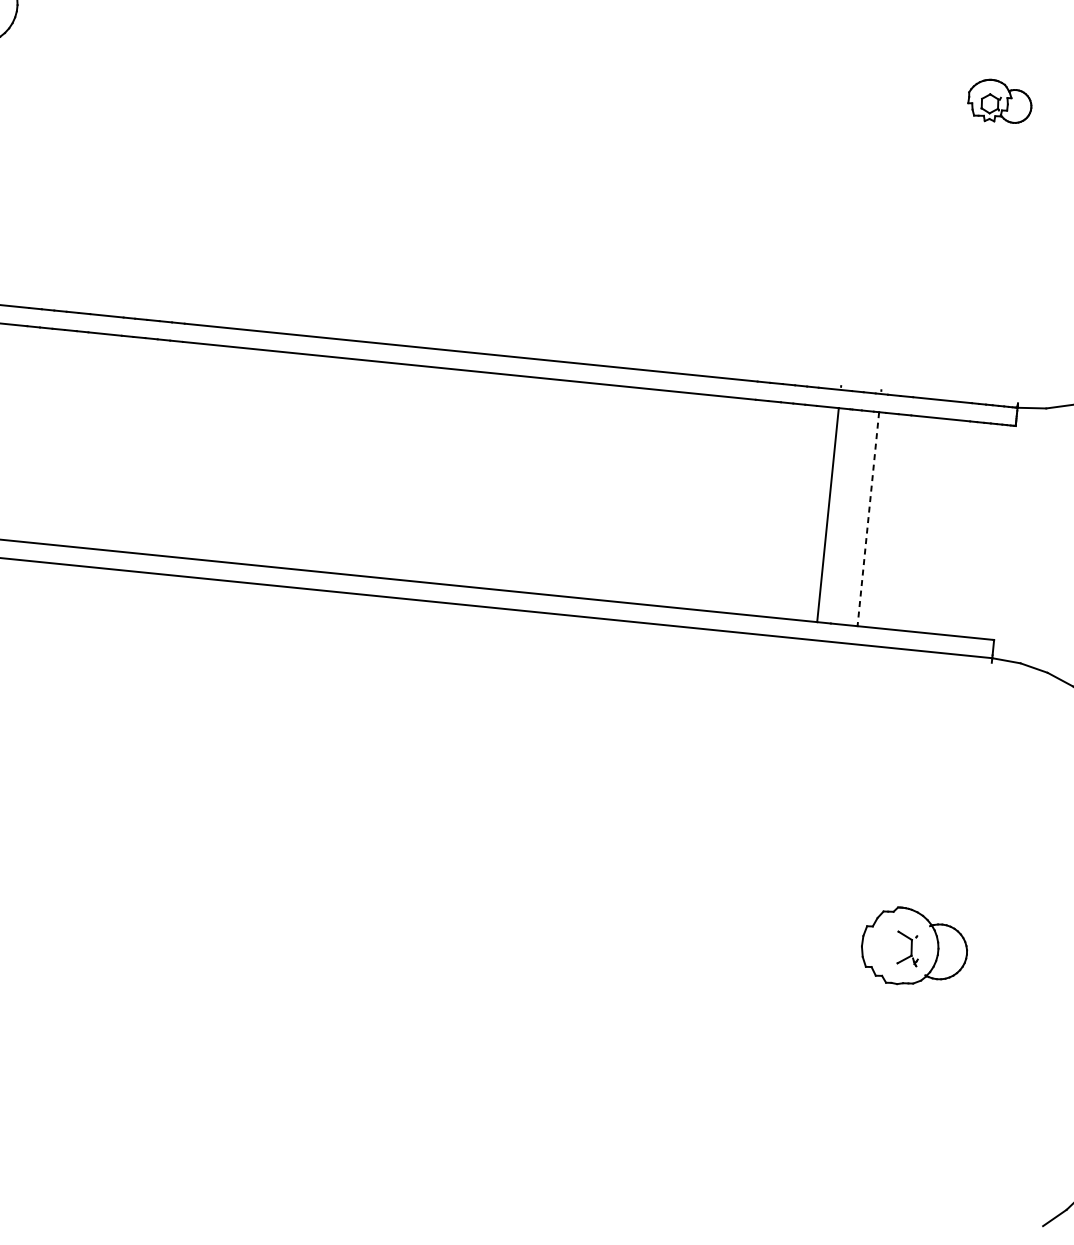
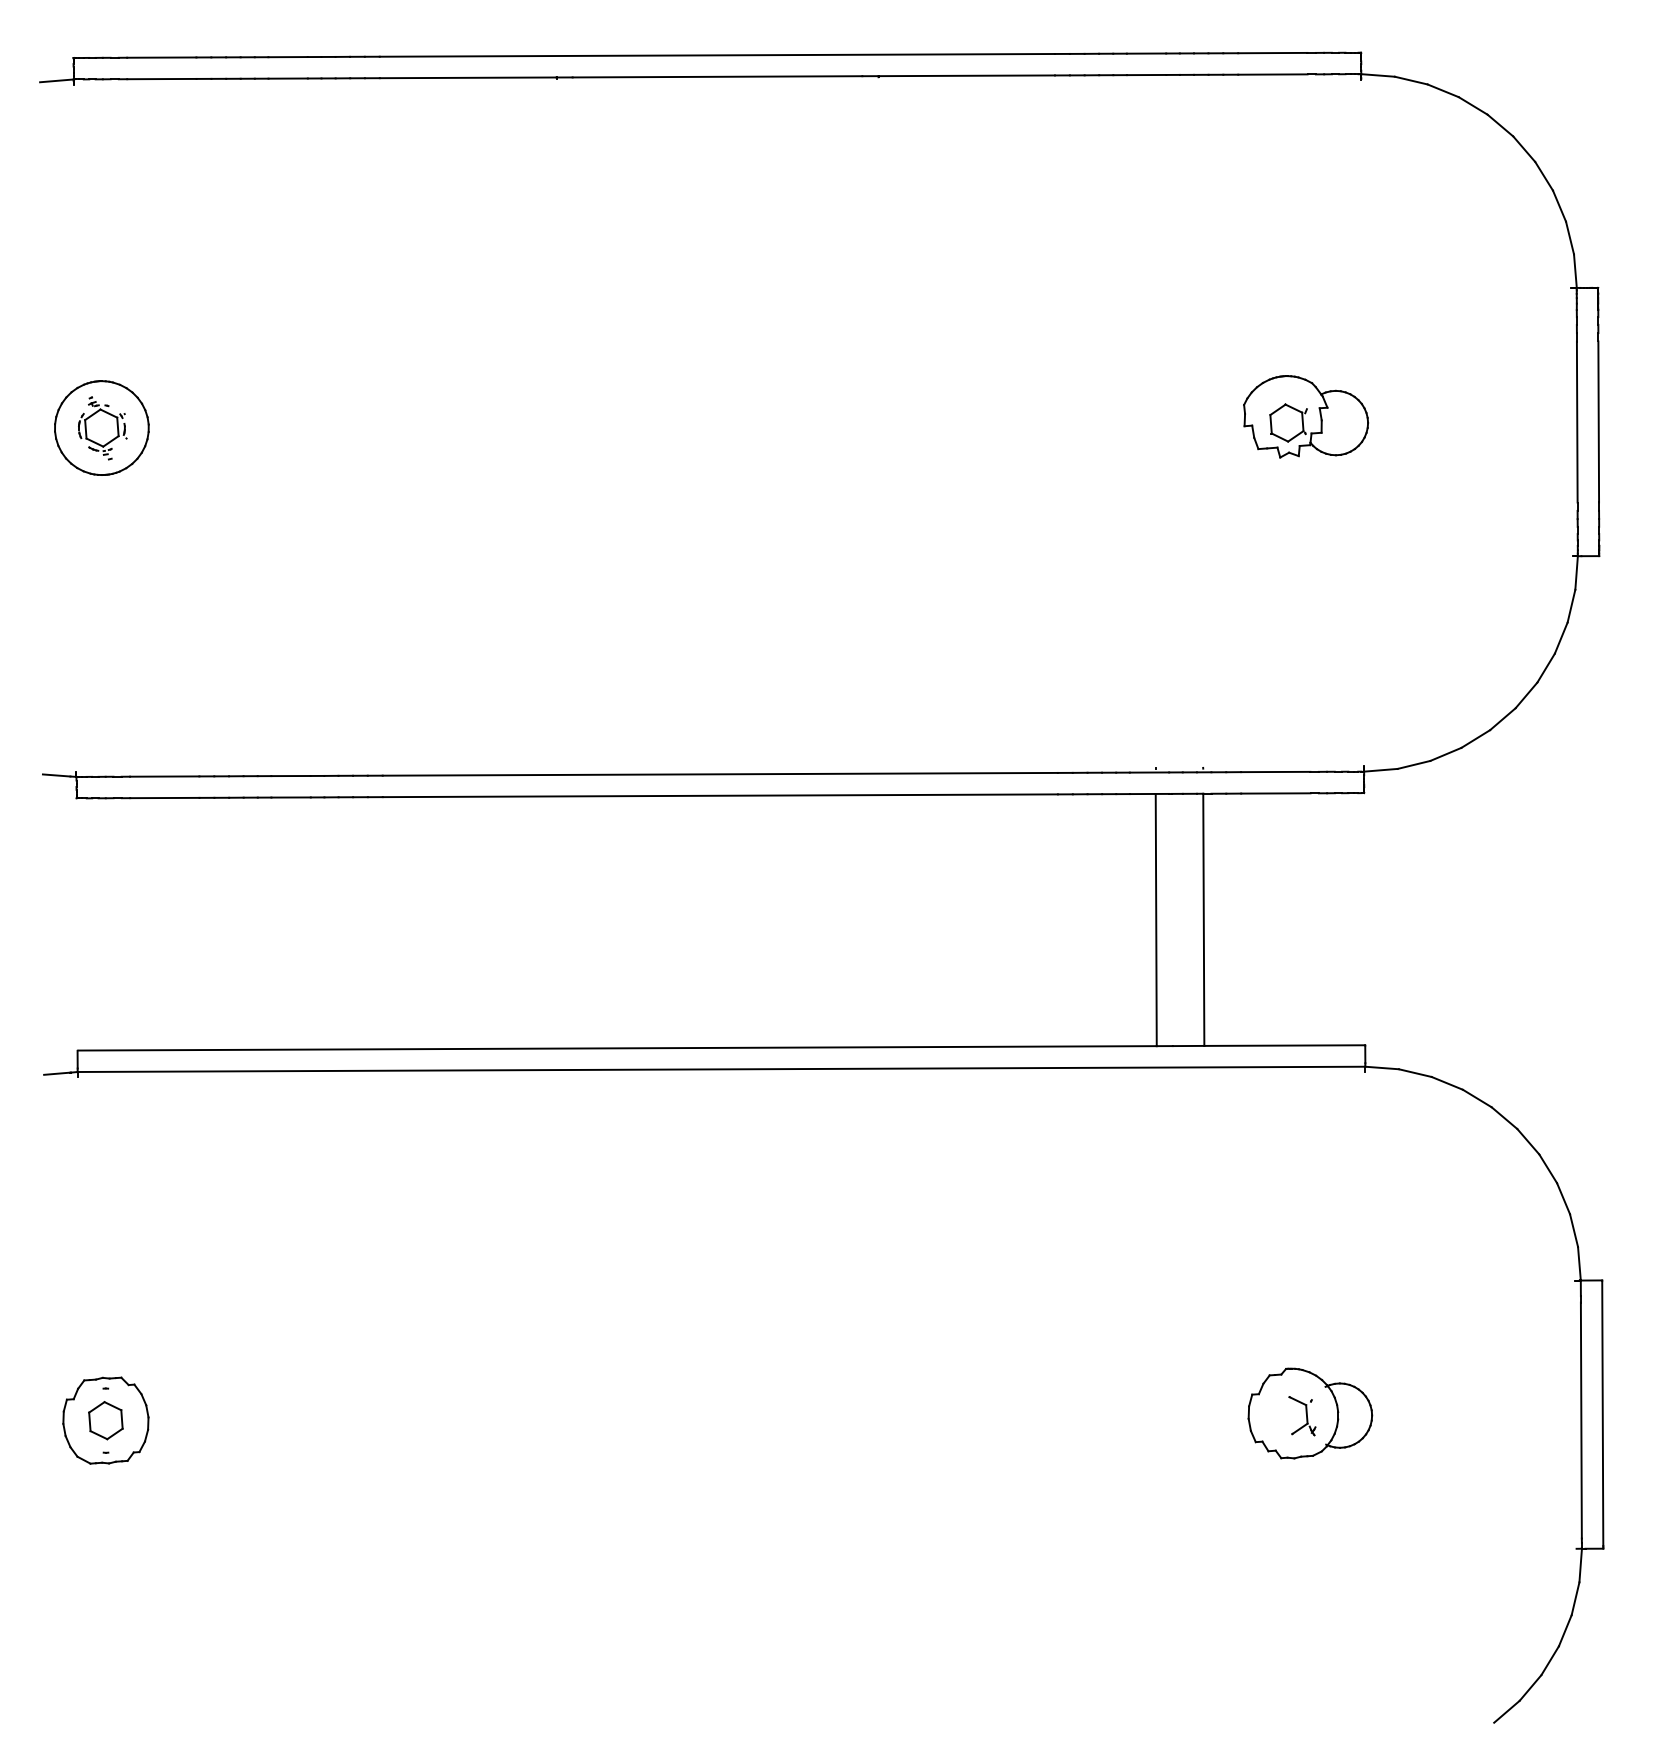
part: (1000, 101) -> (1306, 416), size x1.67
line: (868, 519) -> (1203, 920), dashed -> solid

